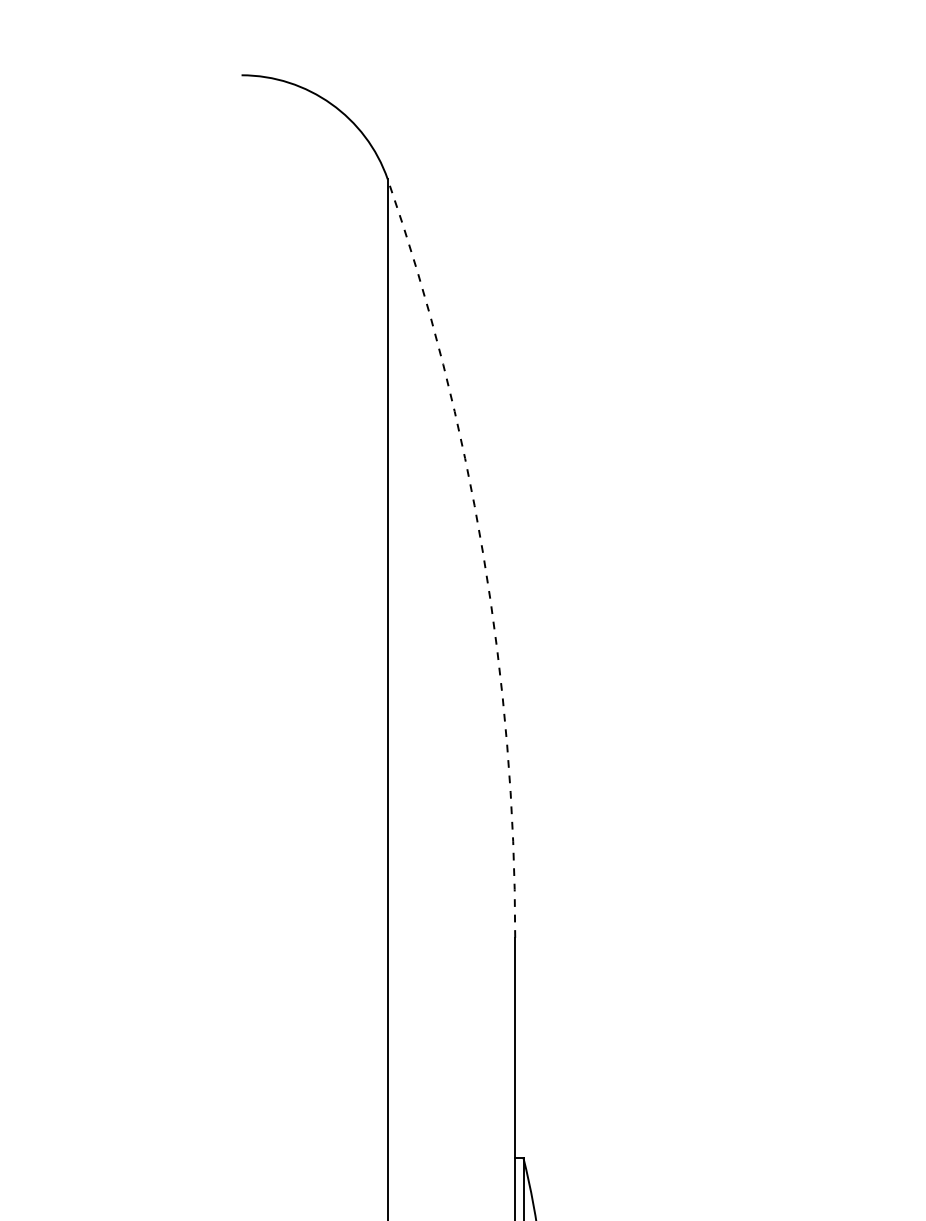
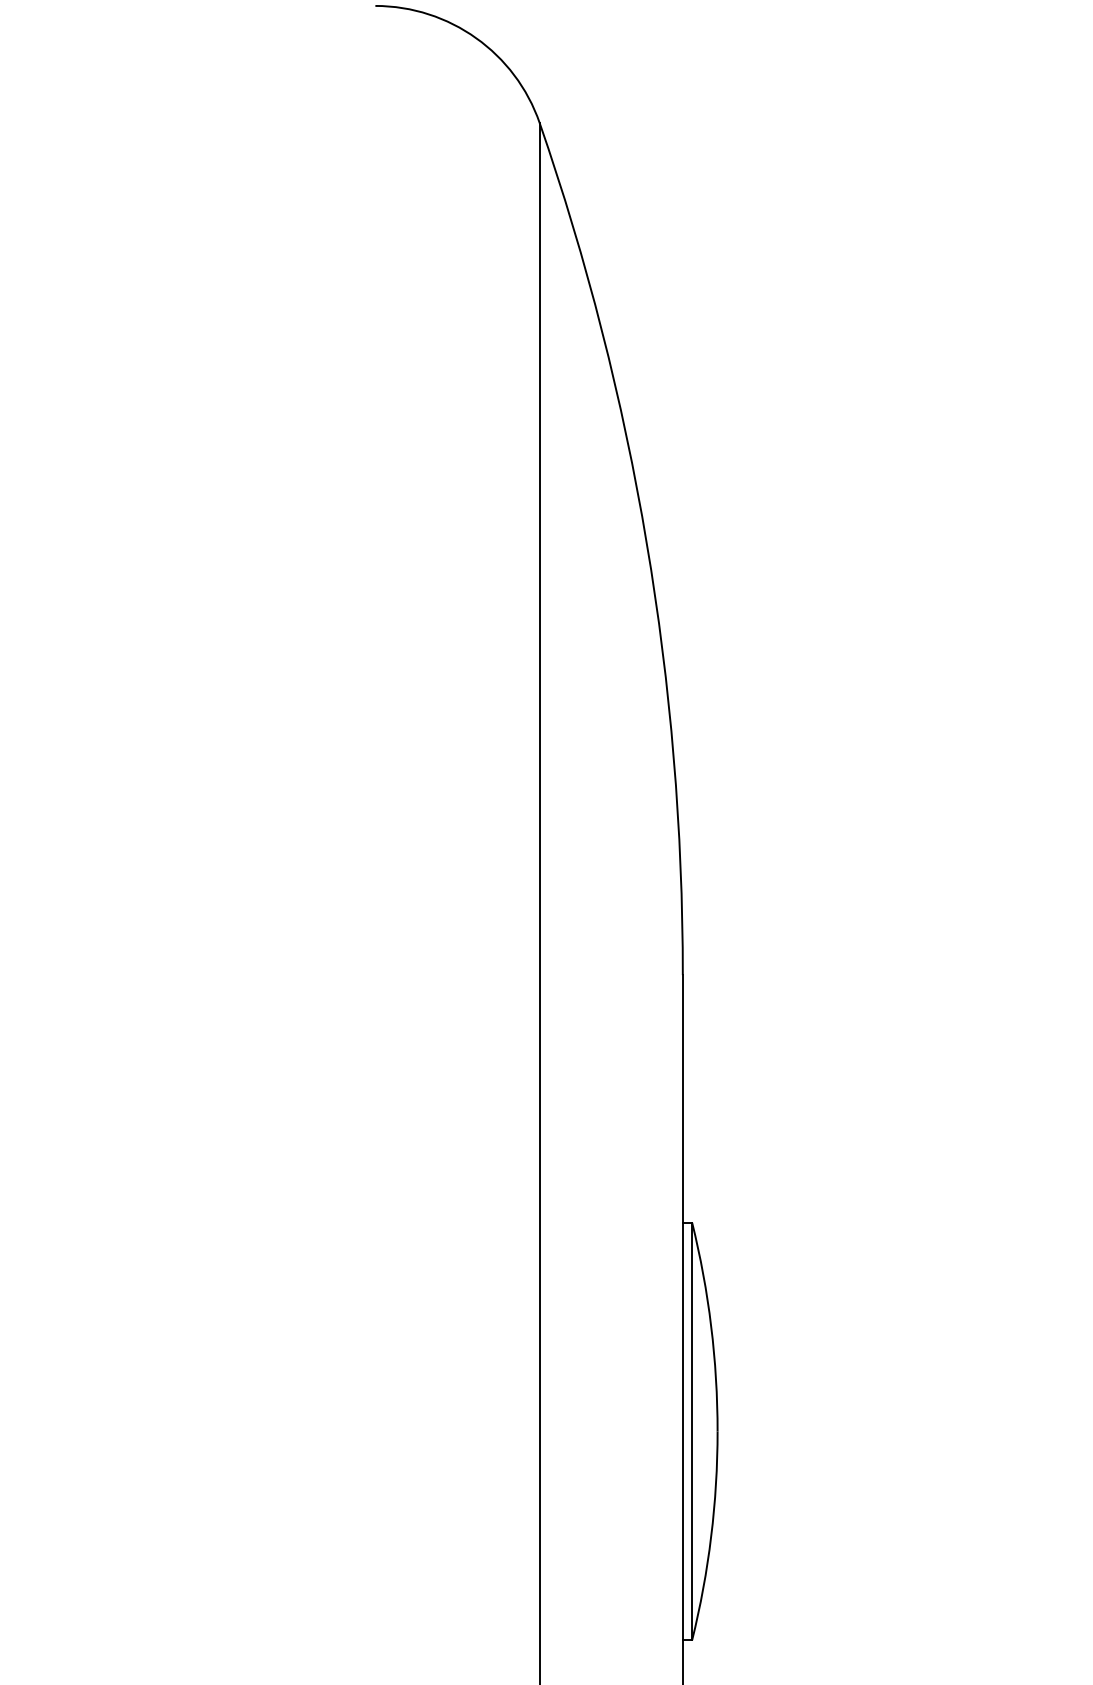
arc: (482, 553) -> (646, 543), dashed -> solid

